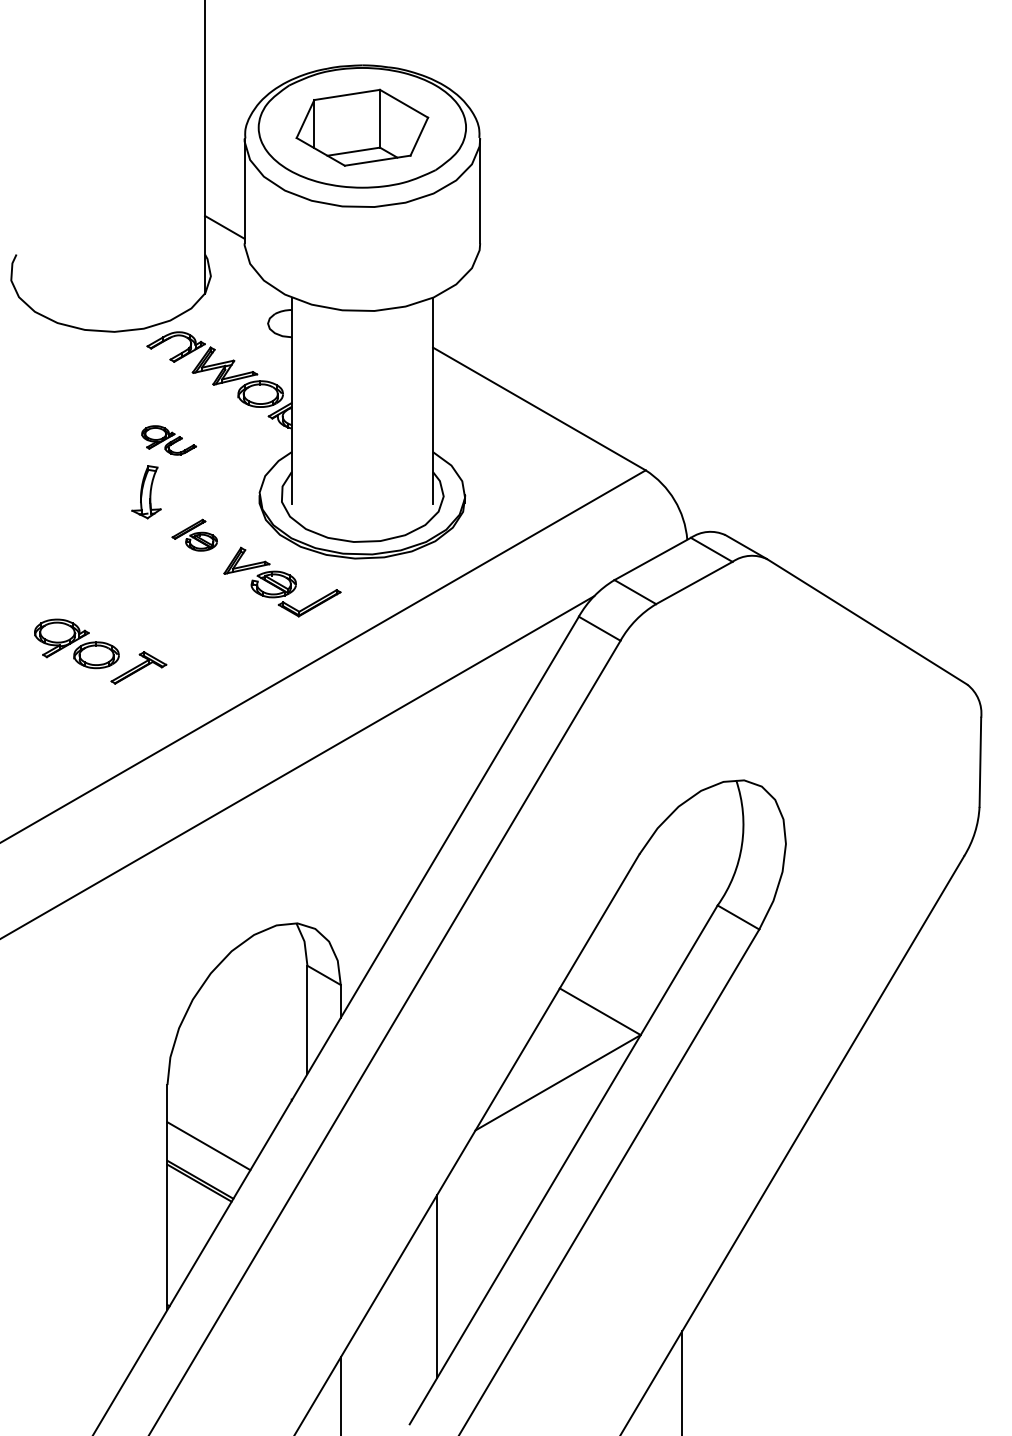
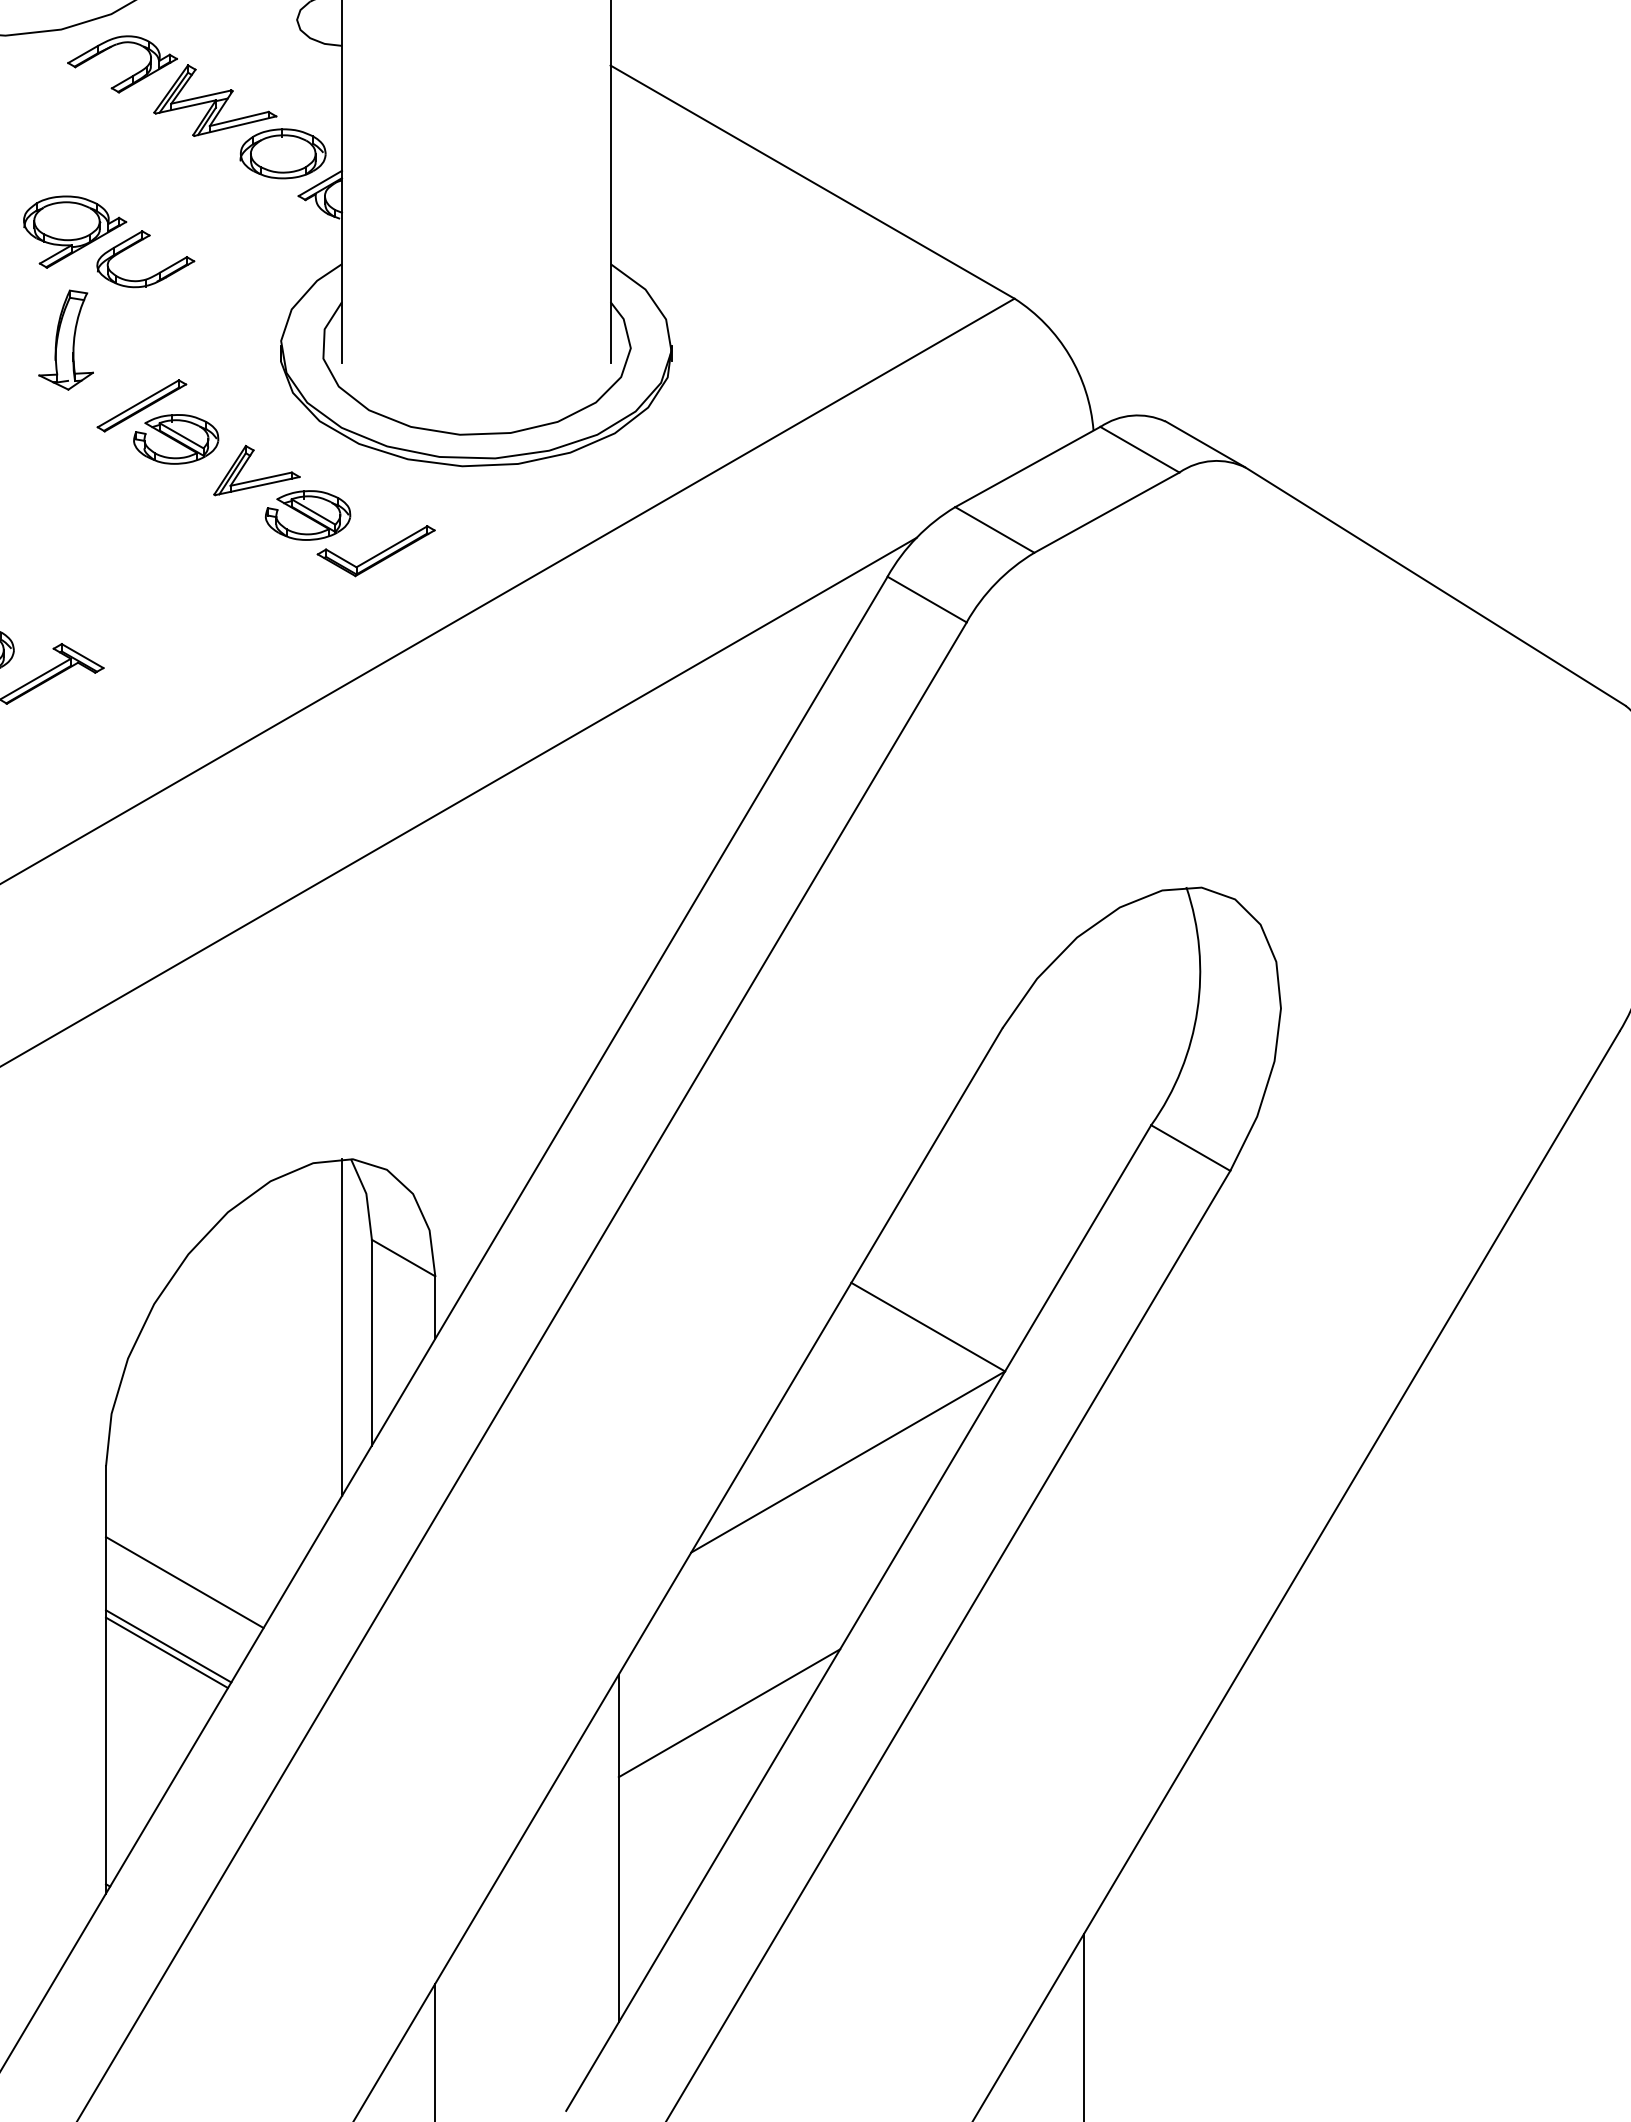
part: (168, 440) -> (107, 241), size x1.67
part: (194, 535) -> (157, 422), size x1.43
line: (291, 1011) -> (341, 1326), added
line: (495, 1214) -> (729, 1712), added

